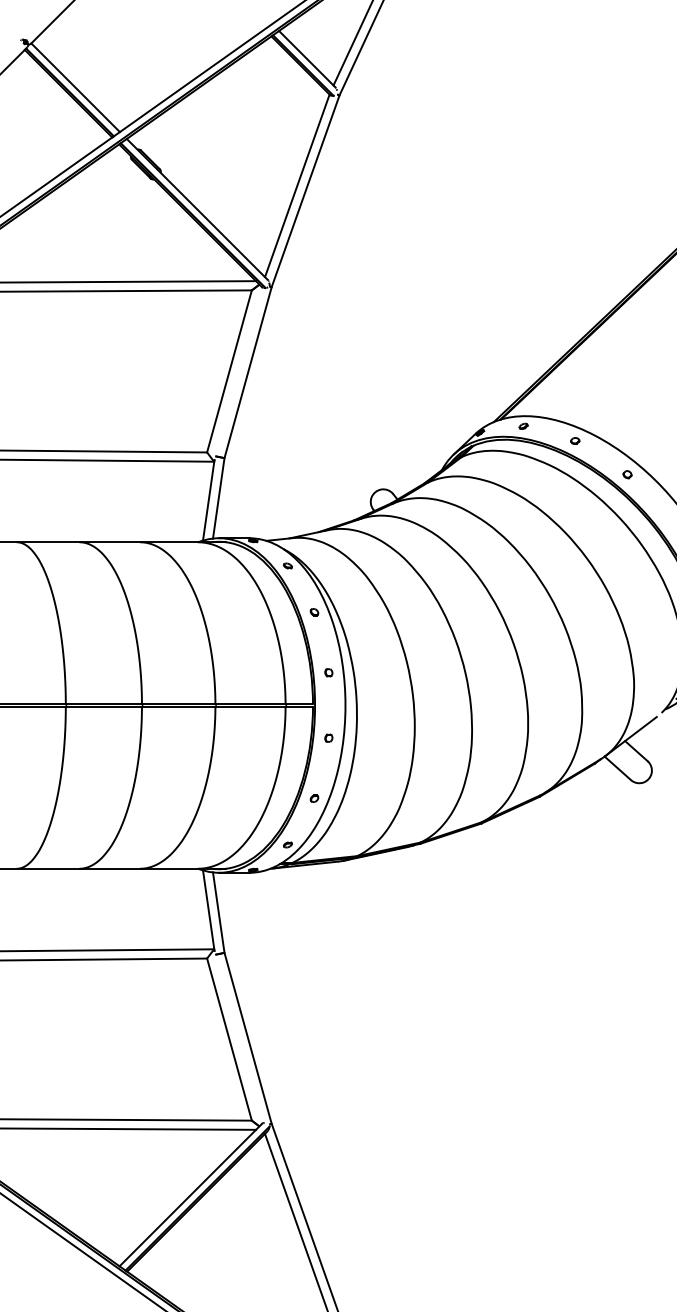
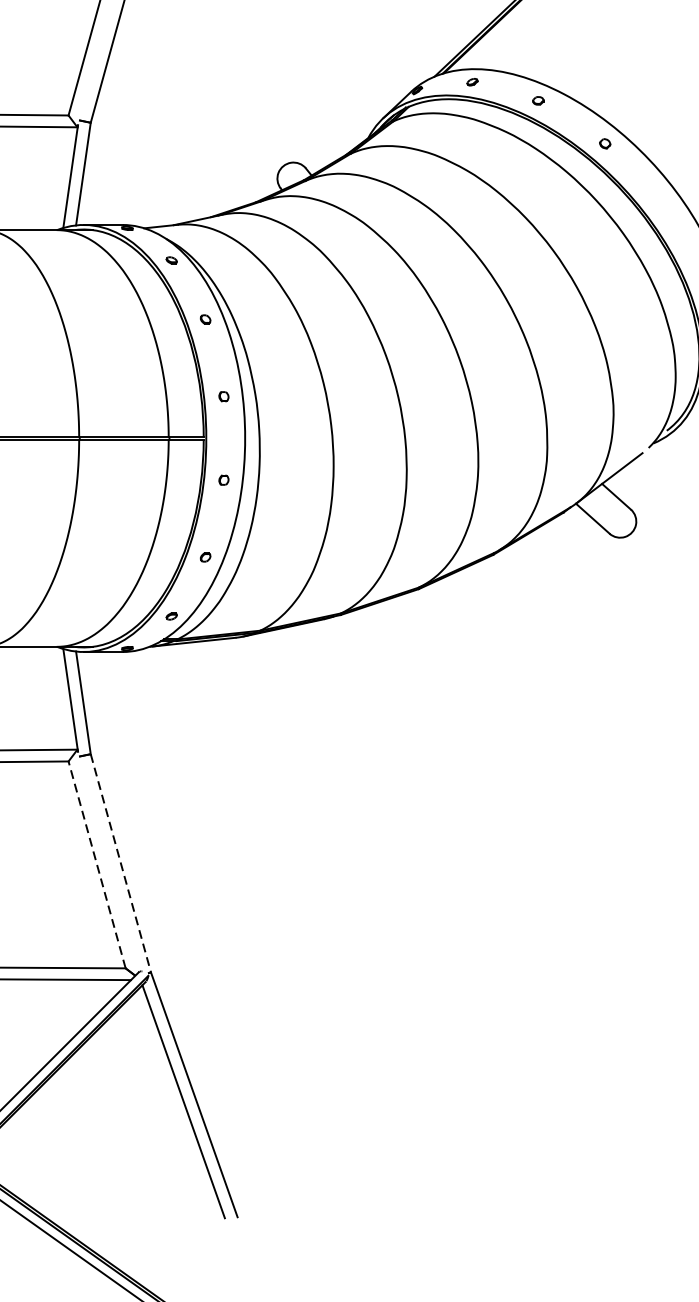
line: (248, 1038) -> (121, 863), solid -> dashed
line: (229, 1039) -> (97, 864), solid -> dashed

